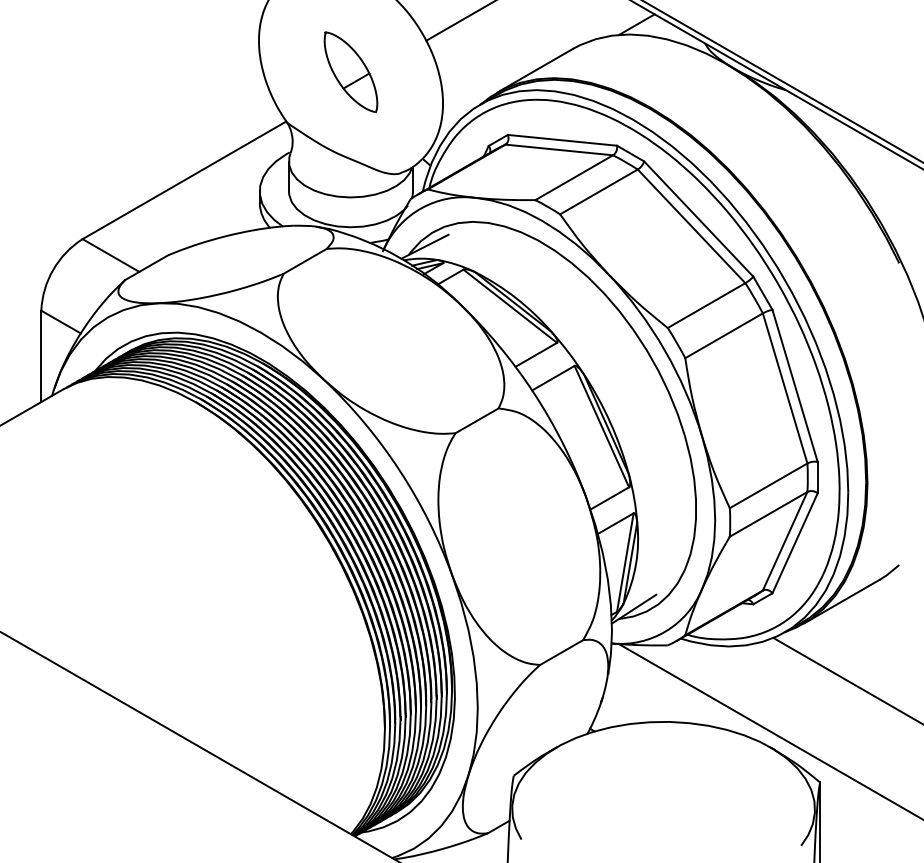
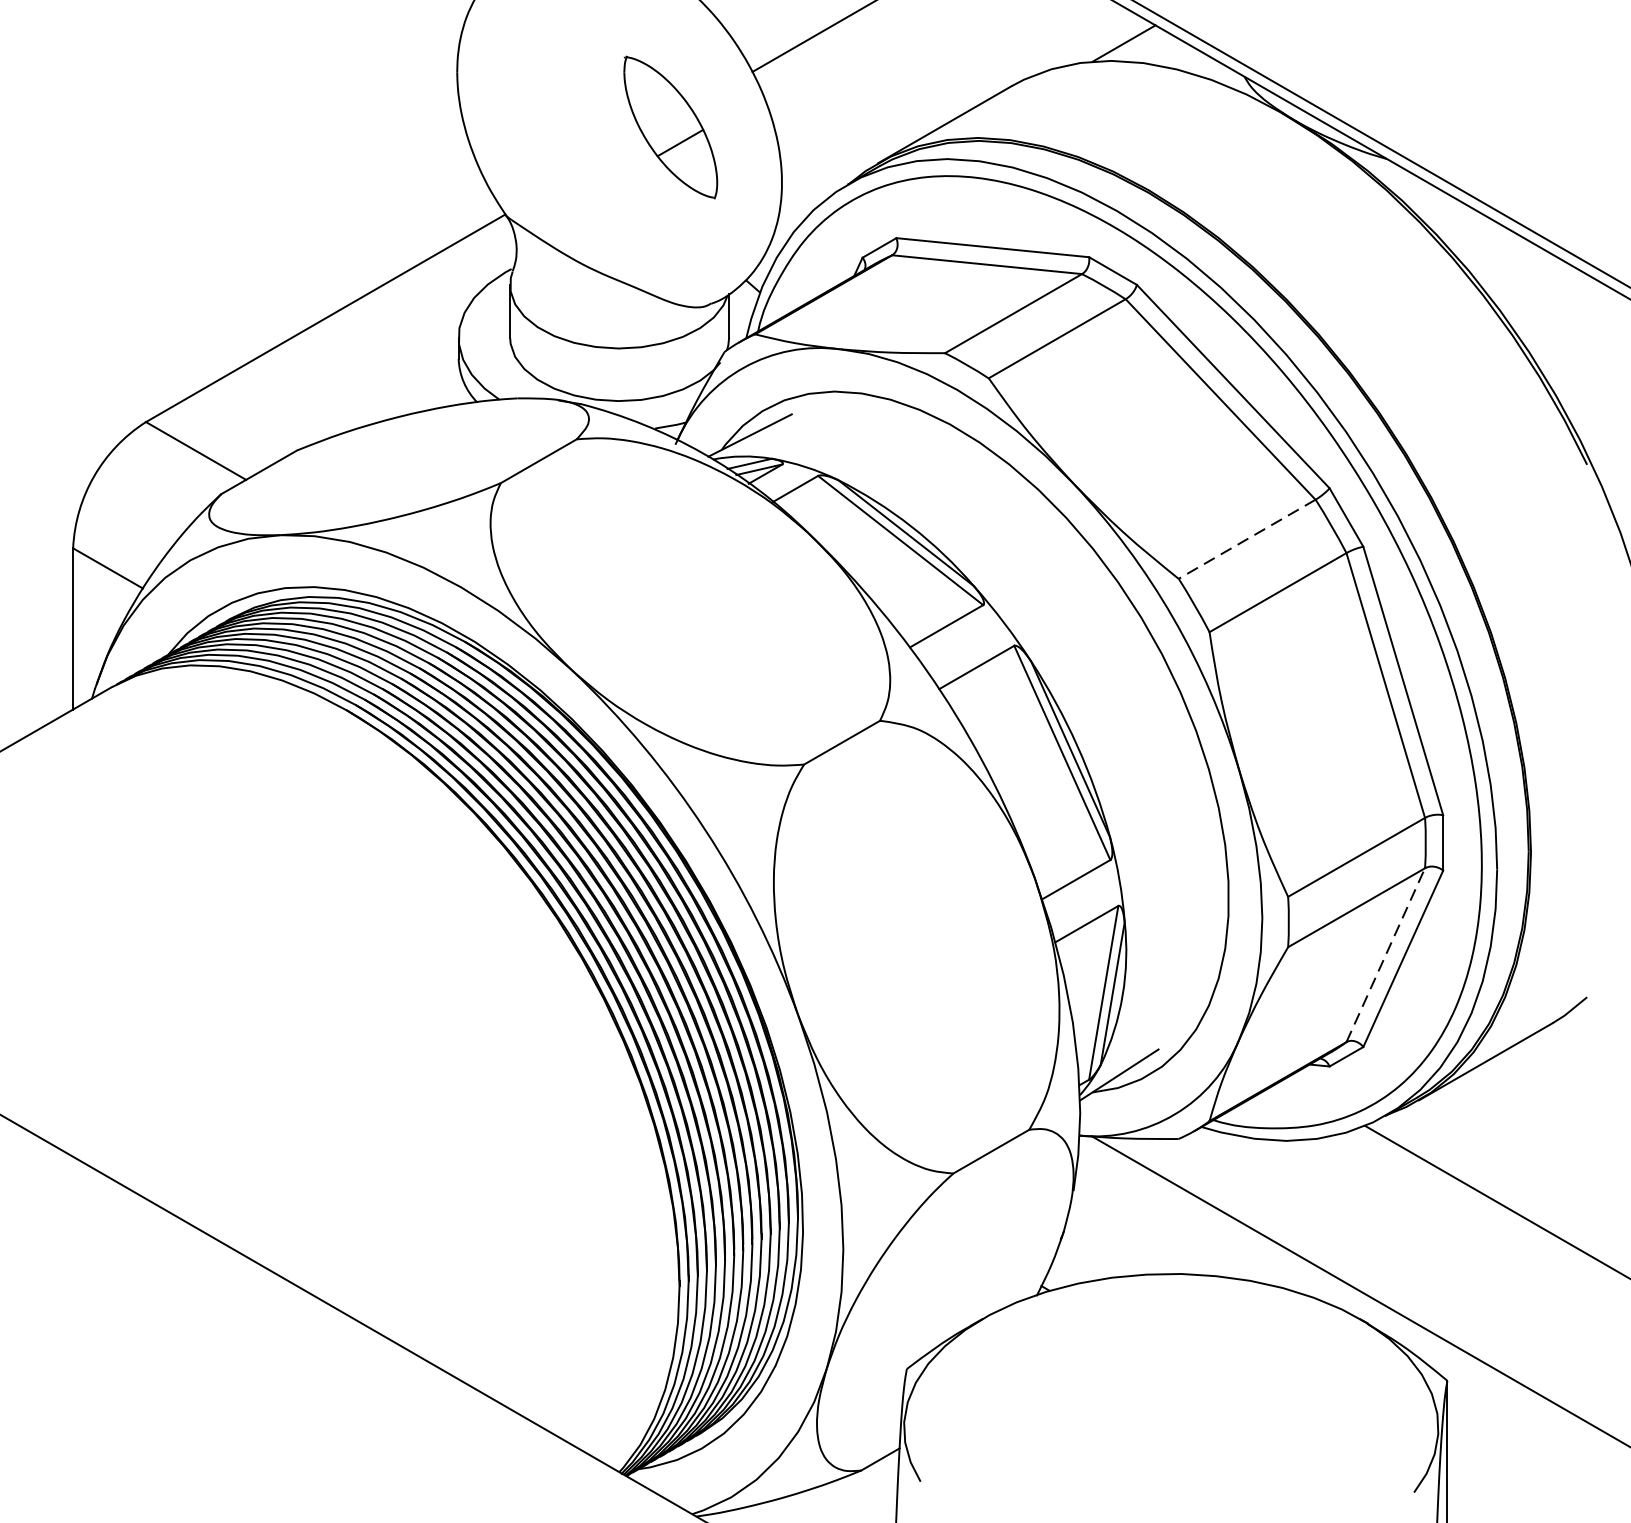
part: (350, 71) -> (669, 126), moved
line: (706, 305) -> (1246, 539), solid -> dashed
line: (785, 540) -> (1386, 953), solid -> dashed

